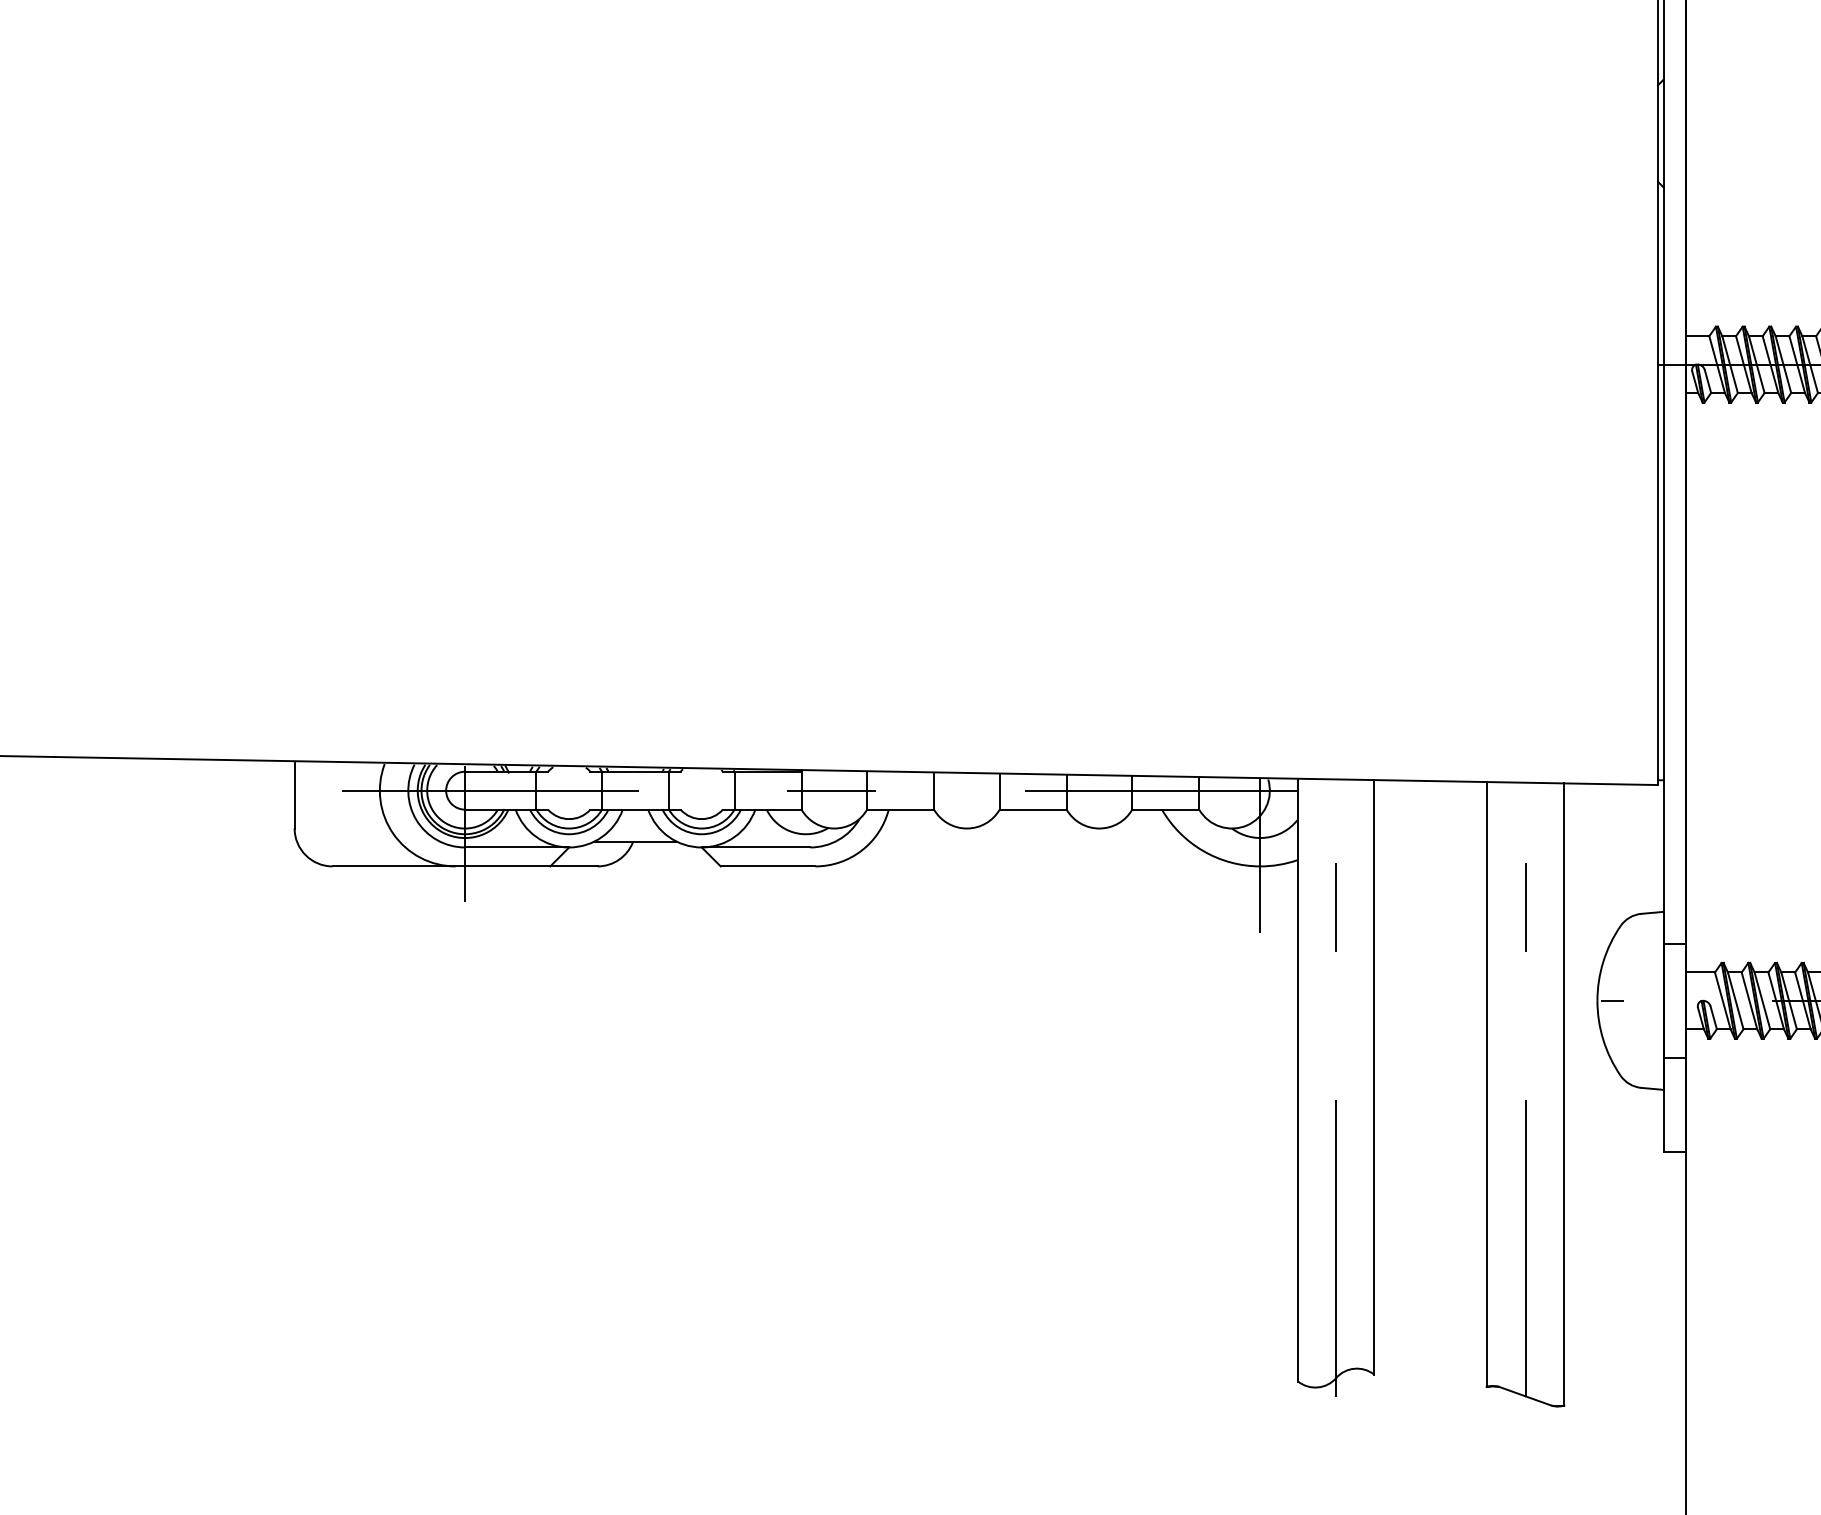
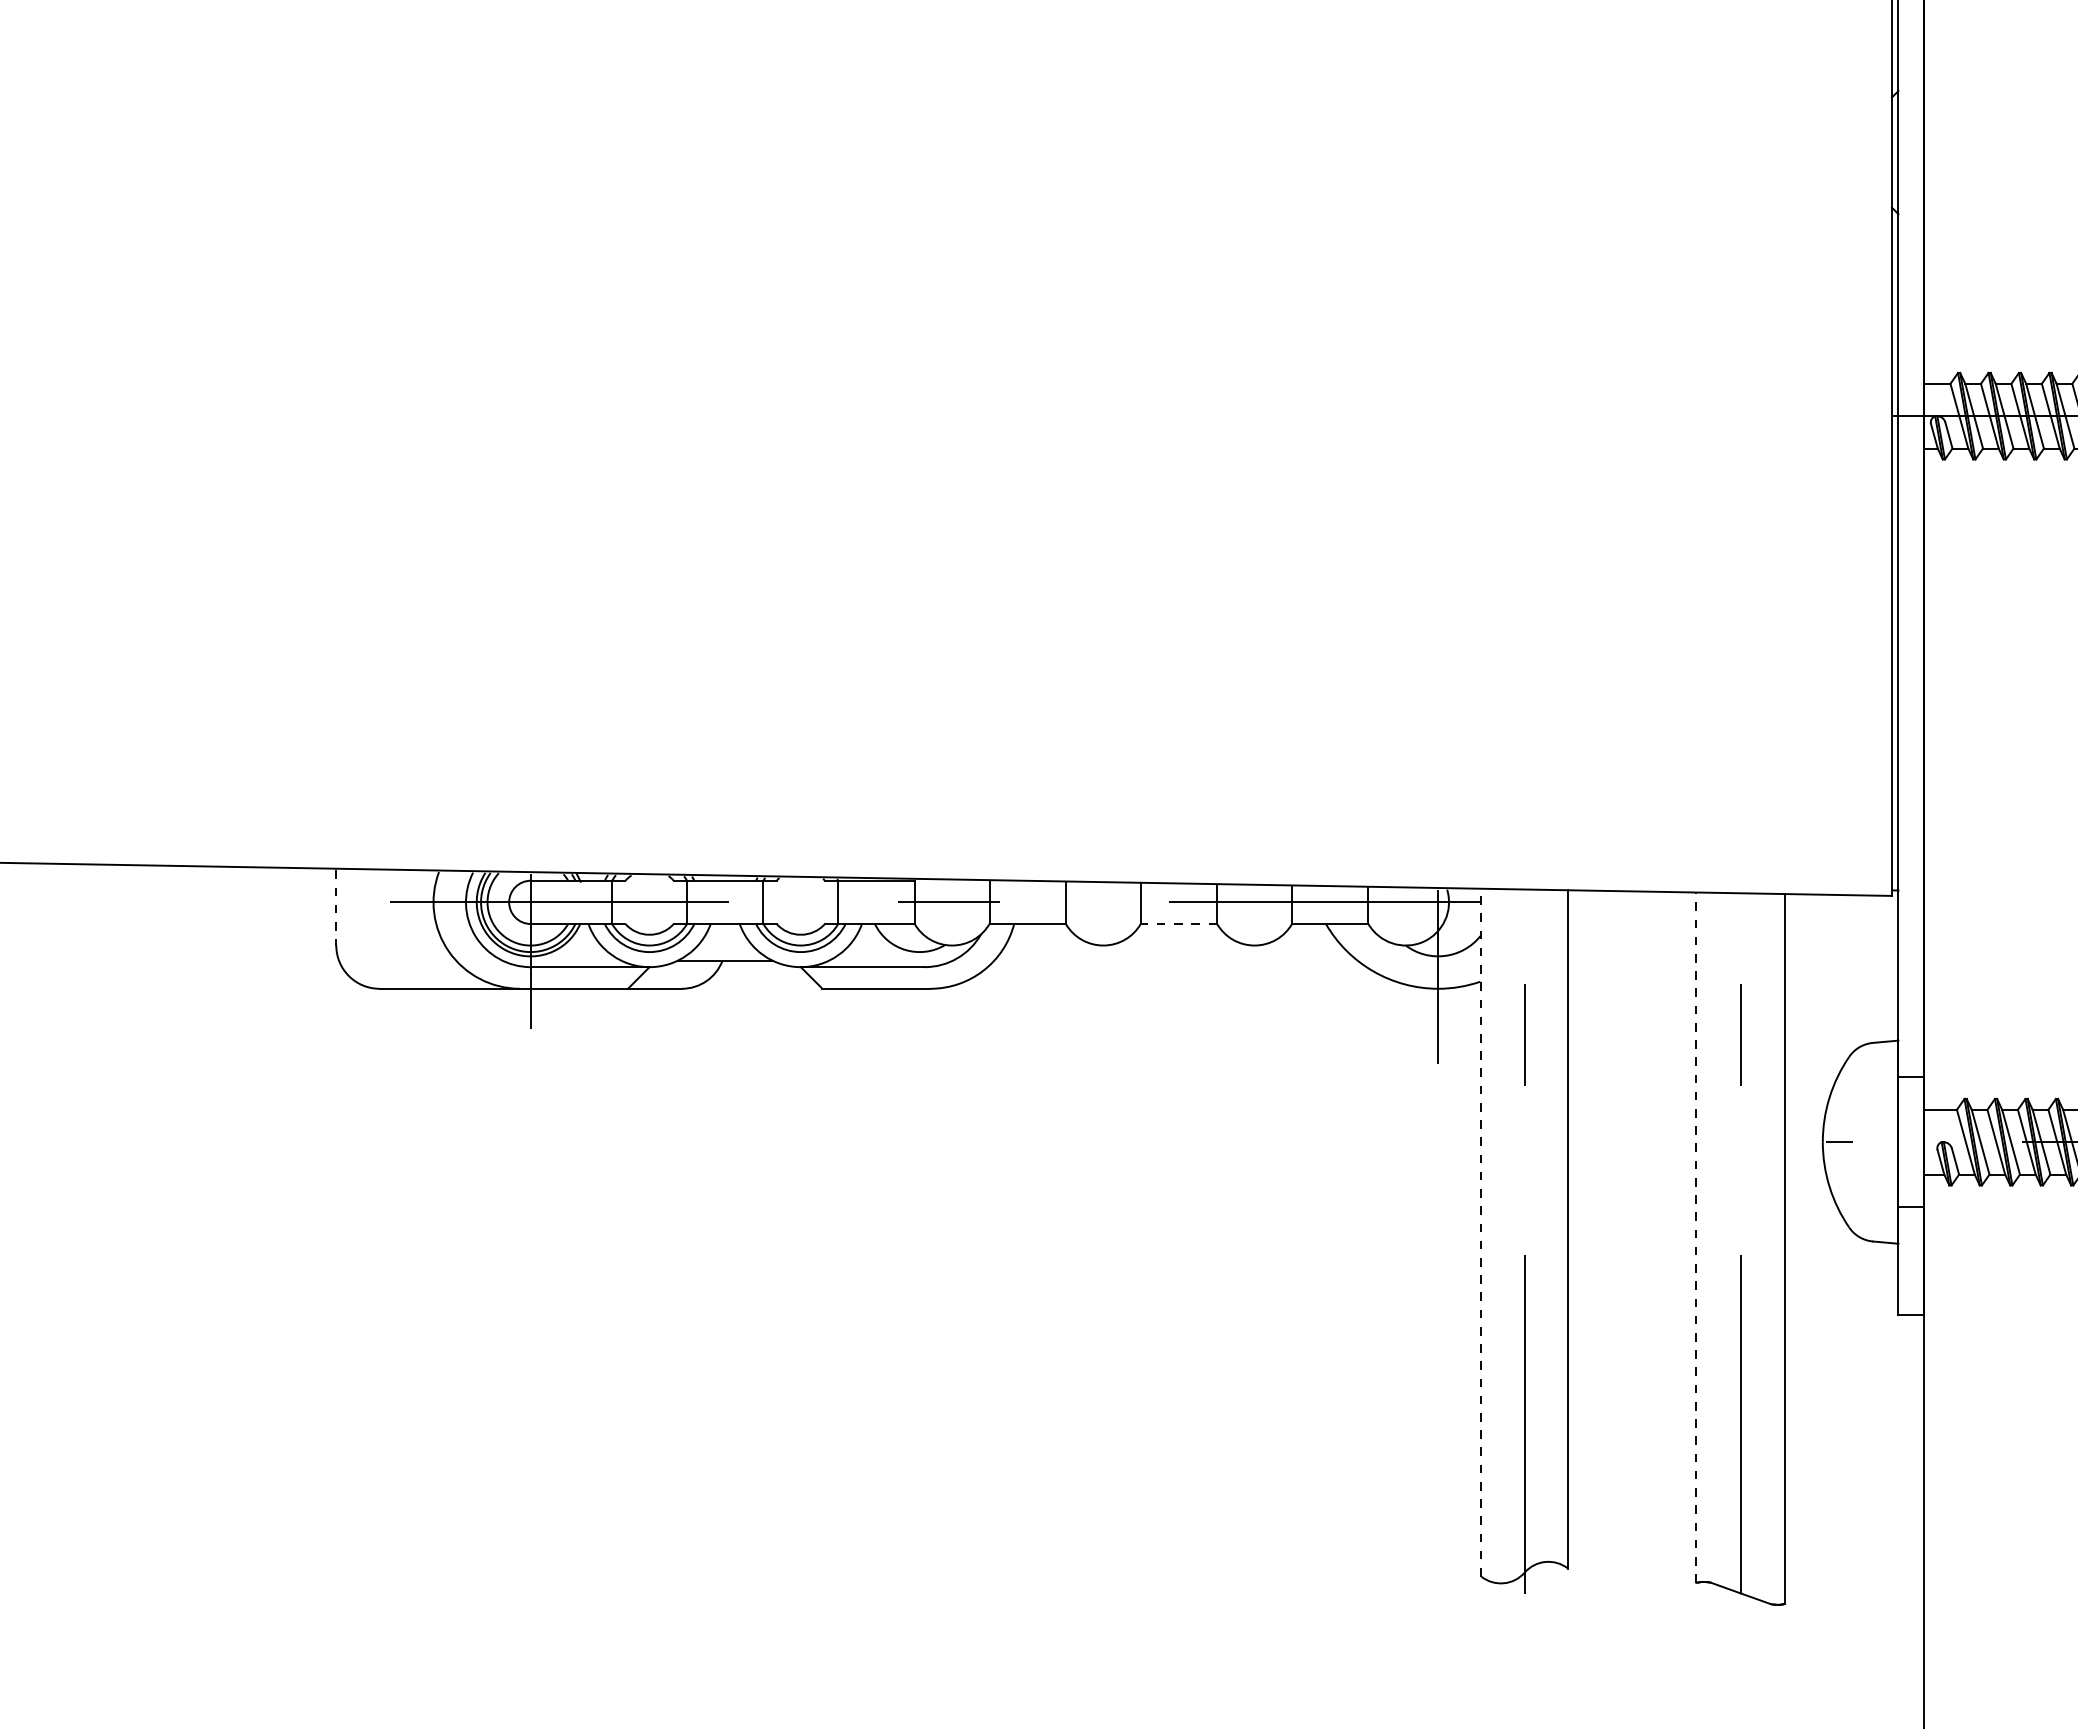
line: (294, 795) -> (336, 907), solid -> dashed
line: (1032, 810) -> (1178, 924), solid -> dashed
line: (1298, 1080) -> (1481, 1232), solid -> dashed
line: (1486, 1084) -> (1696, 1237), solid -> dashed

